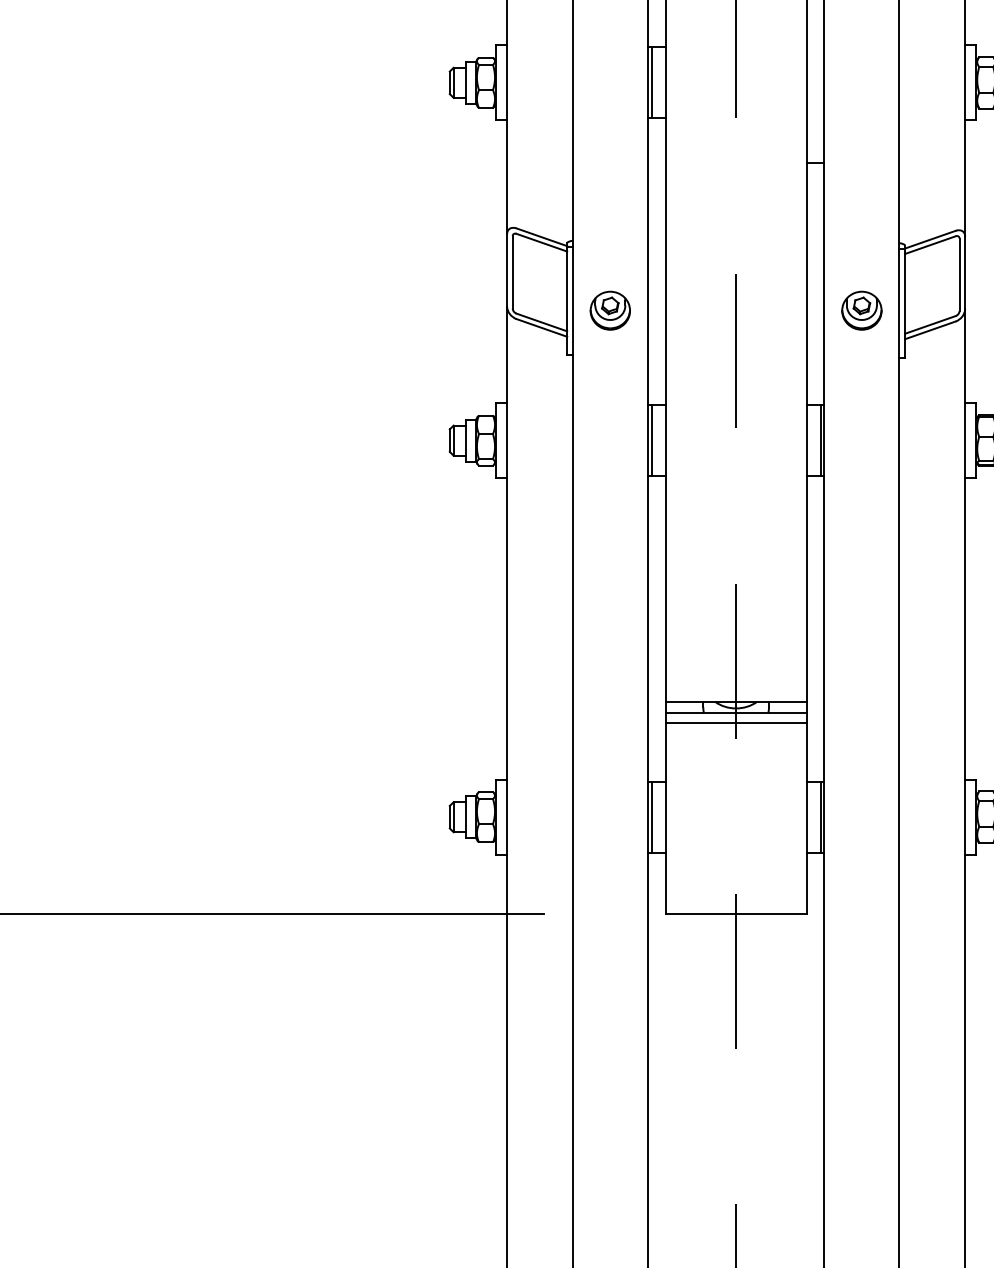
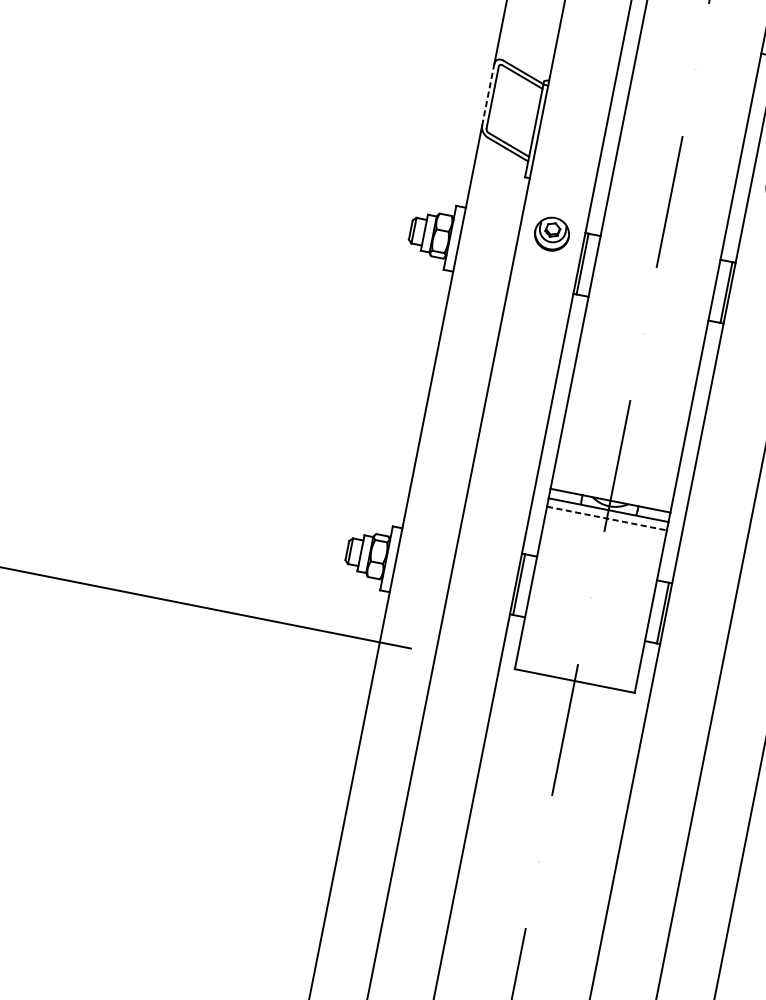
line: (507, 269) -> (488, 94), solid -> dashed
part: (609, 310) -> (551, 233), moved
line: (736, 722) -> (607, 518), solid -> dashed

